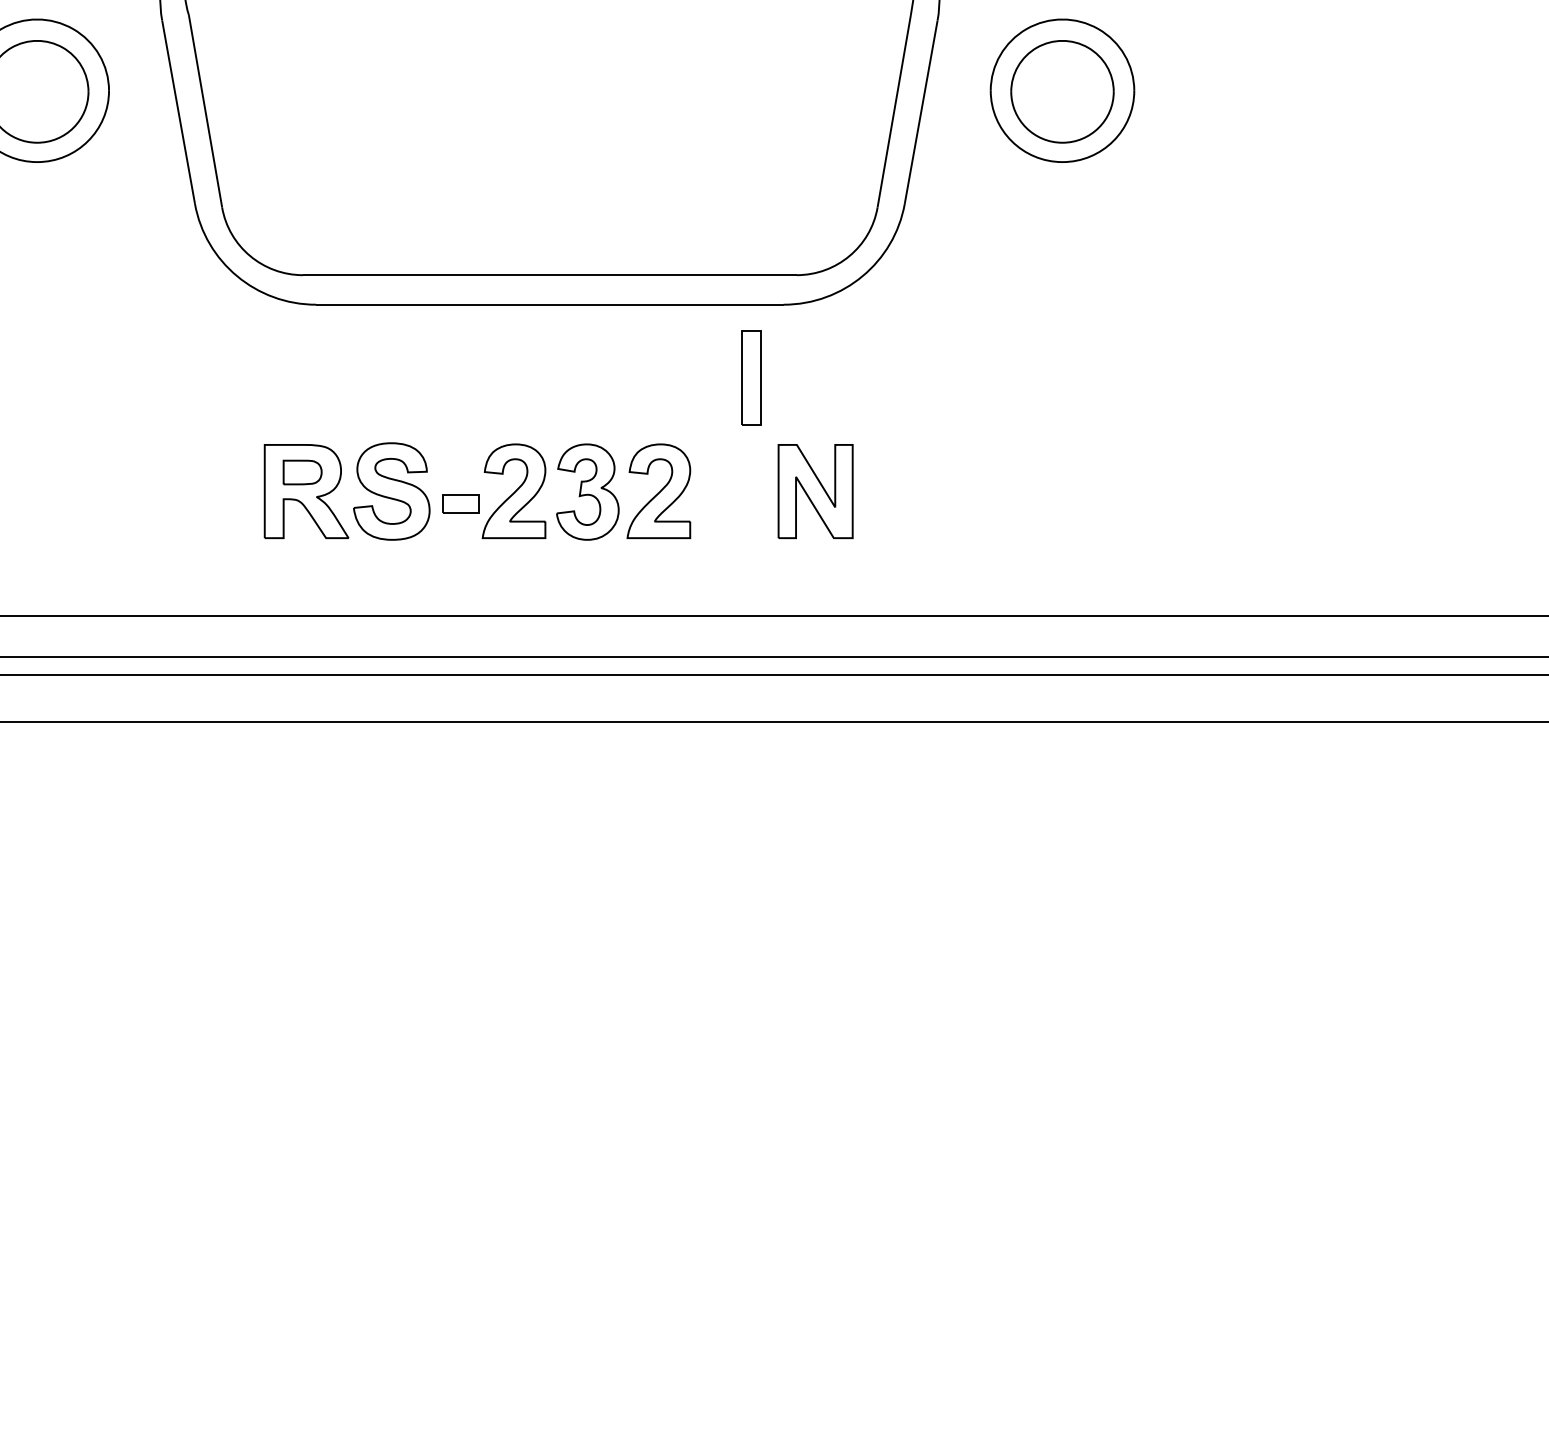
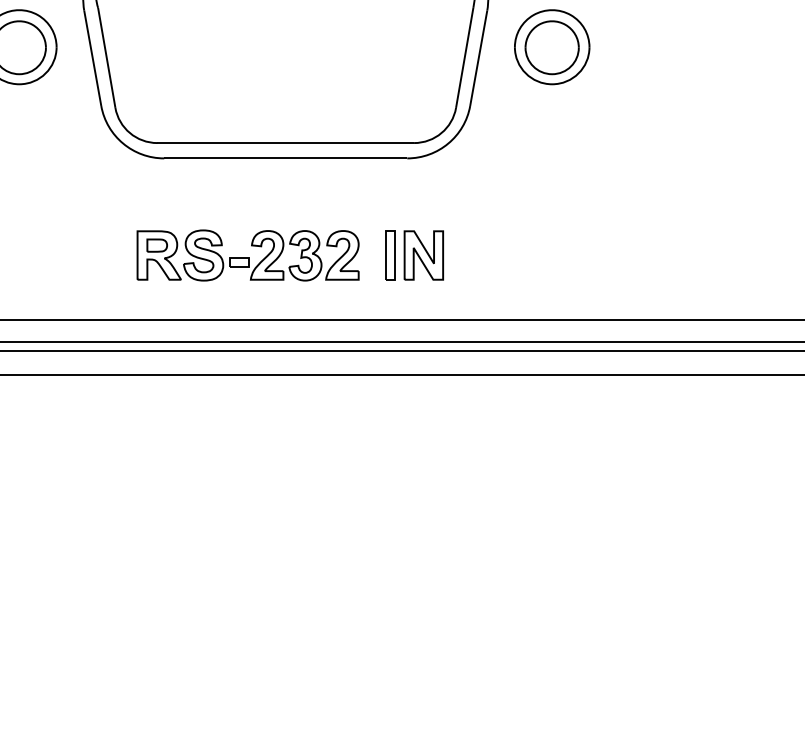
part: (751, 377) -> (390, 255), moved

